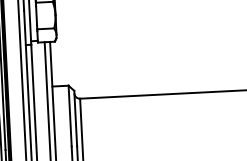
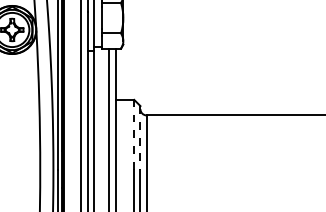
line: (70, 115) -> (134, 134), solid -> dashed
line: (75, 118) -> (140, 137), solid -> dashed

